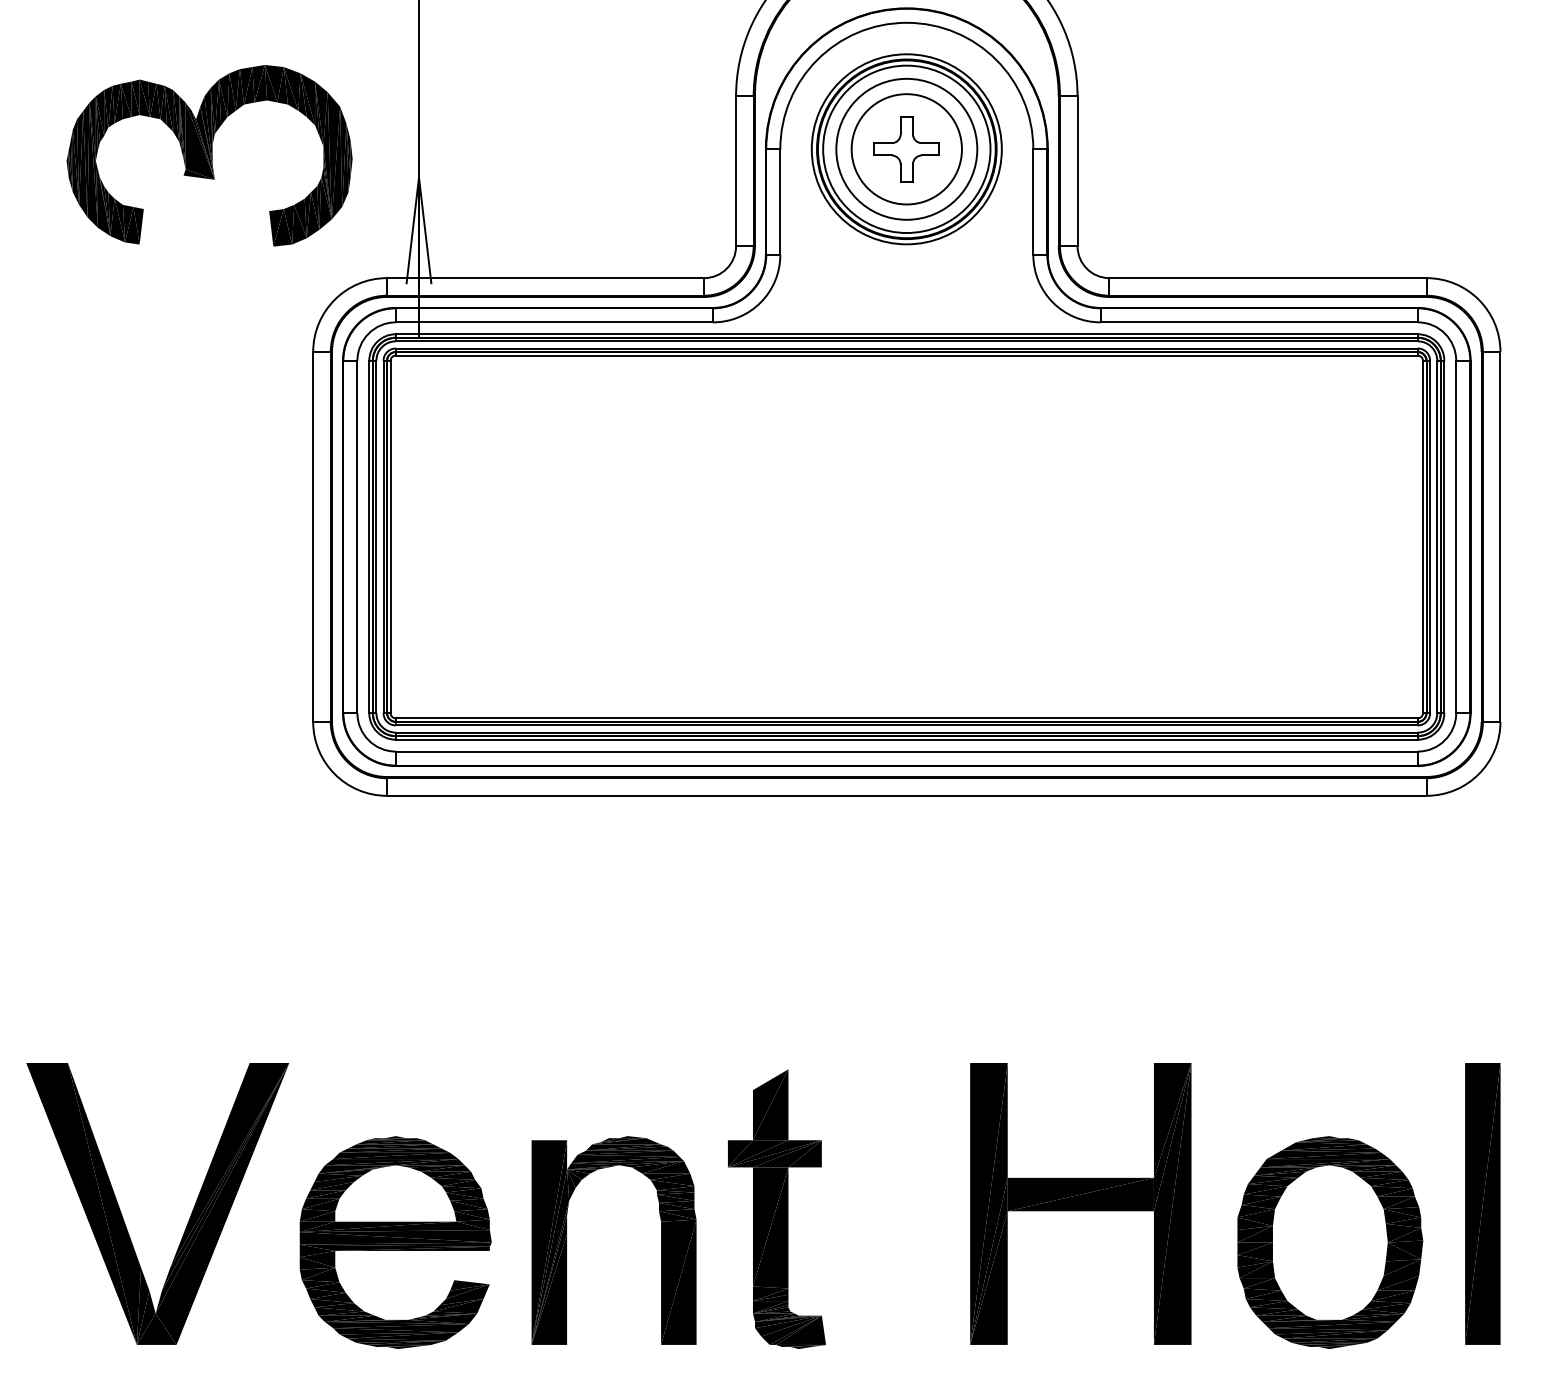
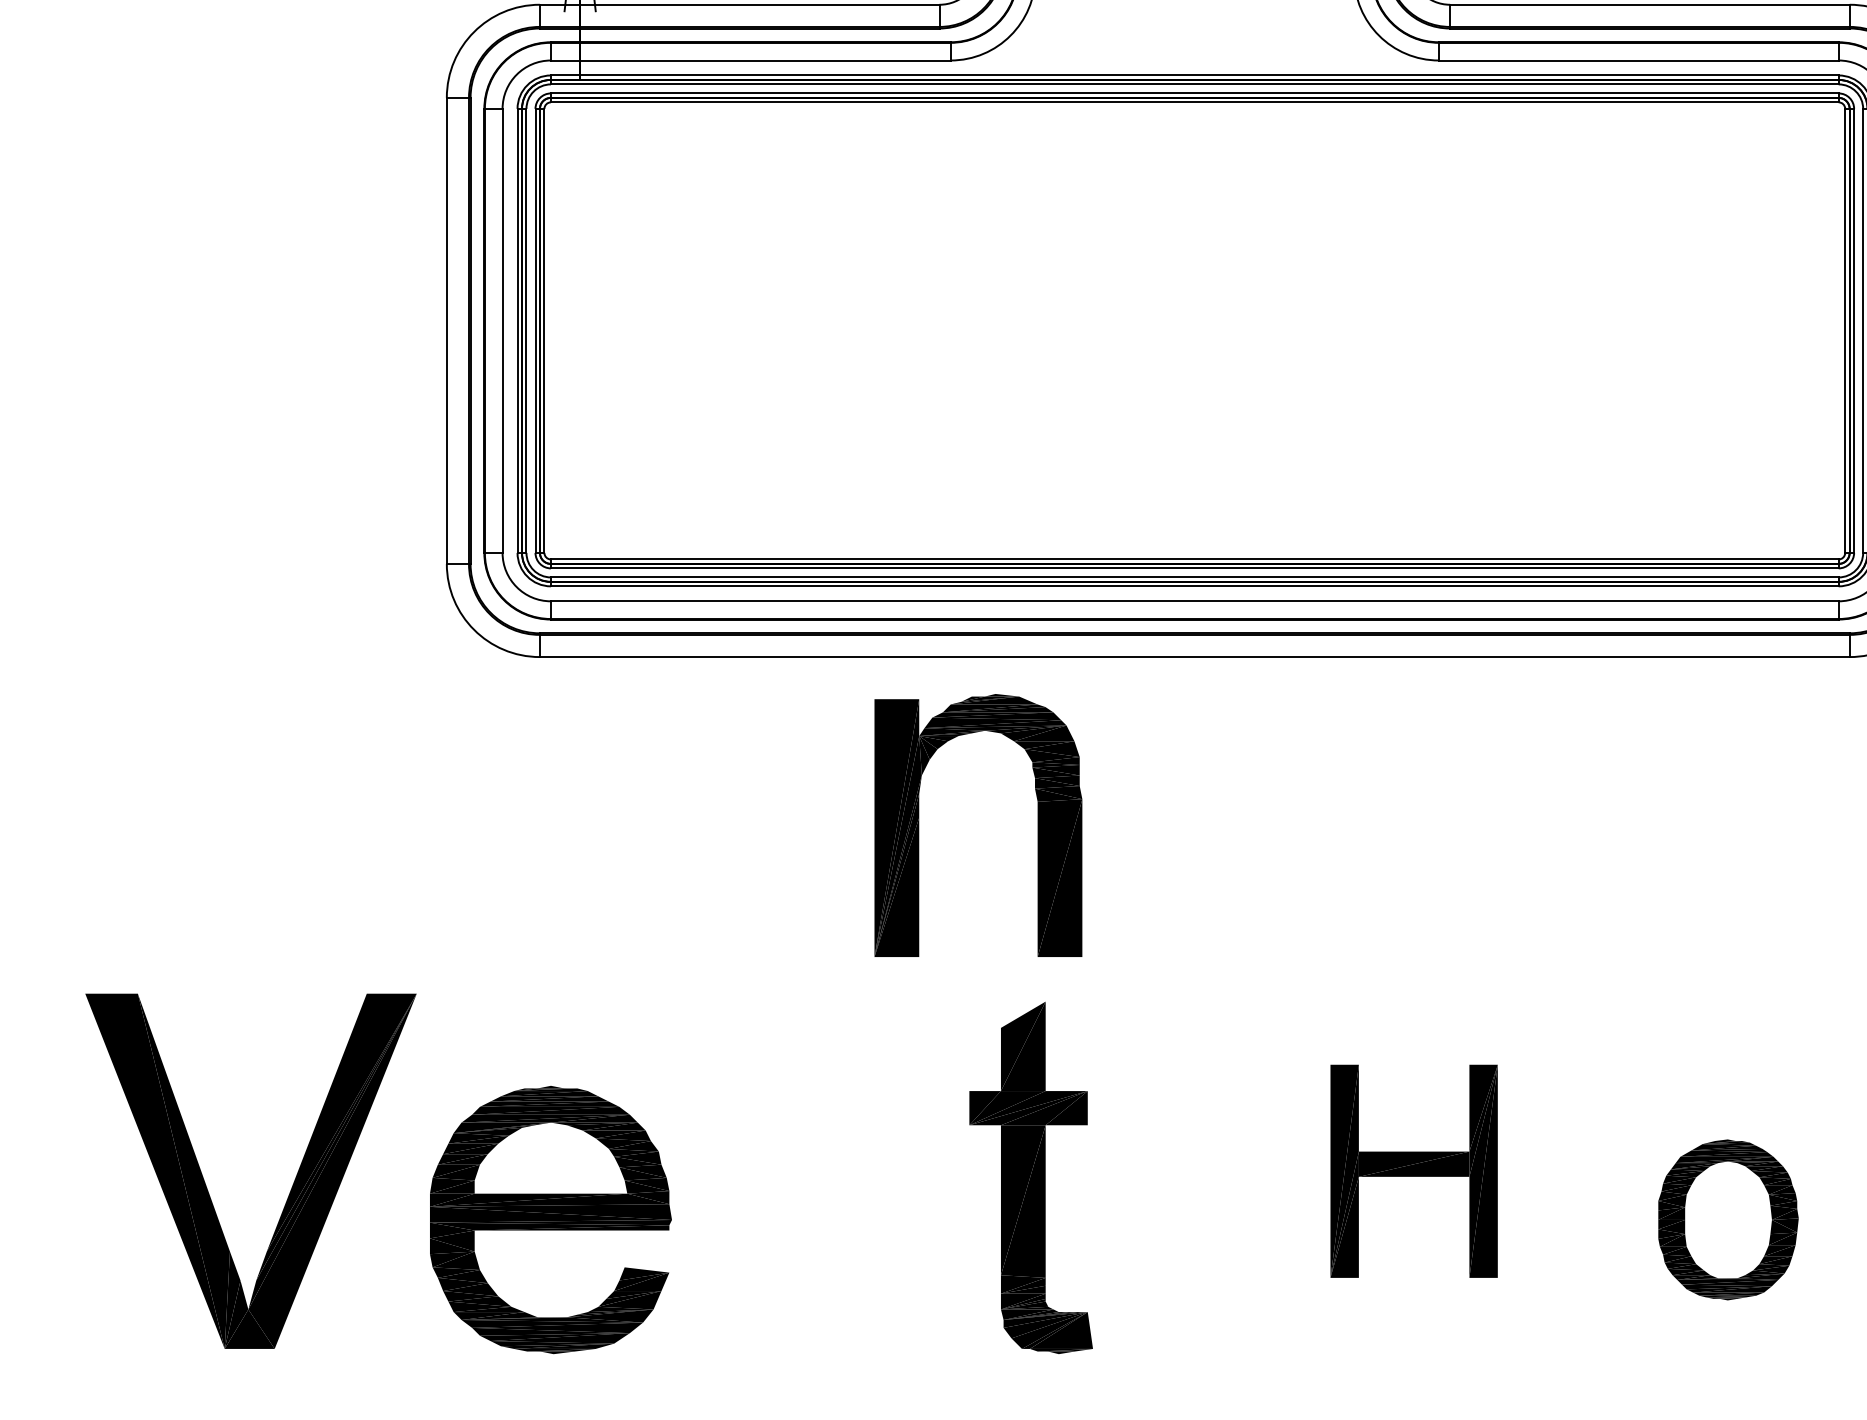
part: (1080, 1203) -> (1413, 1170), size x0.6
part: (566, 1240) -> (918, 825), moved
part: (1330, 1242) -> (1728, 1219), size x0.6

